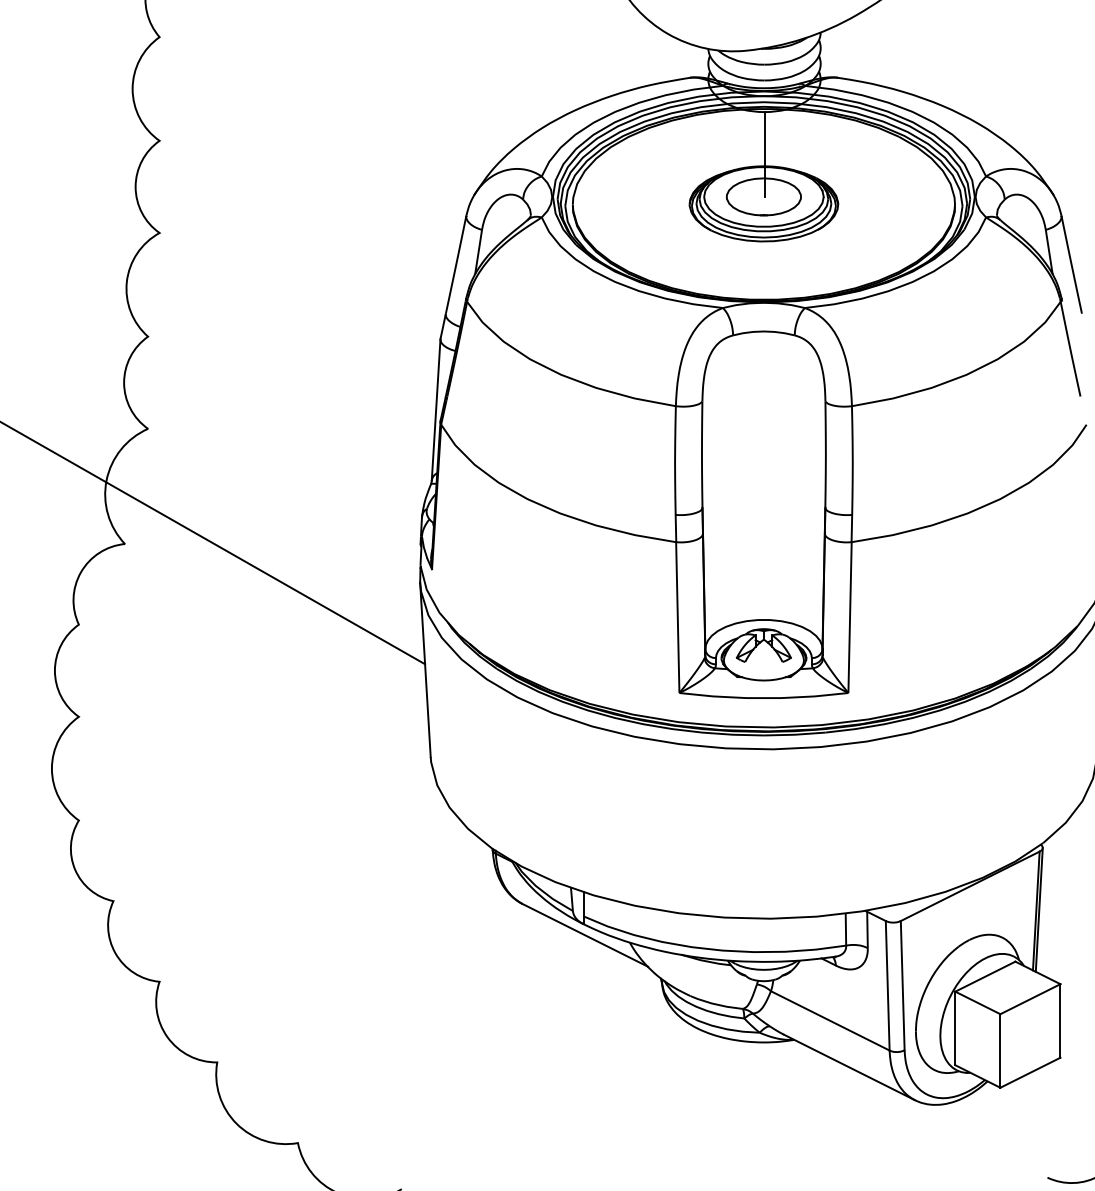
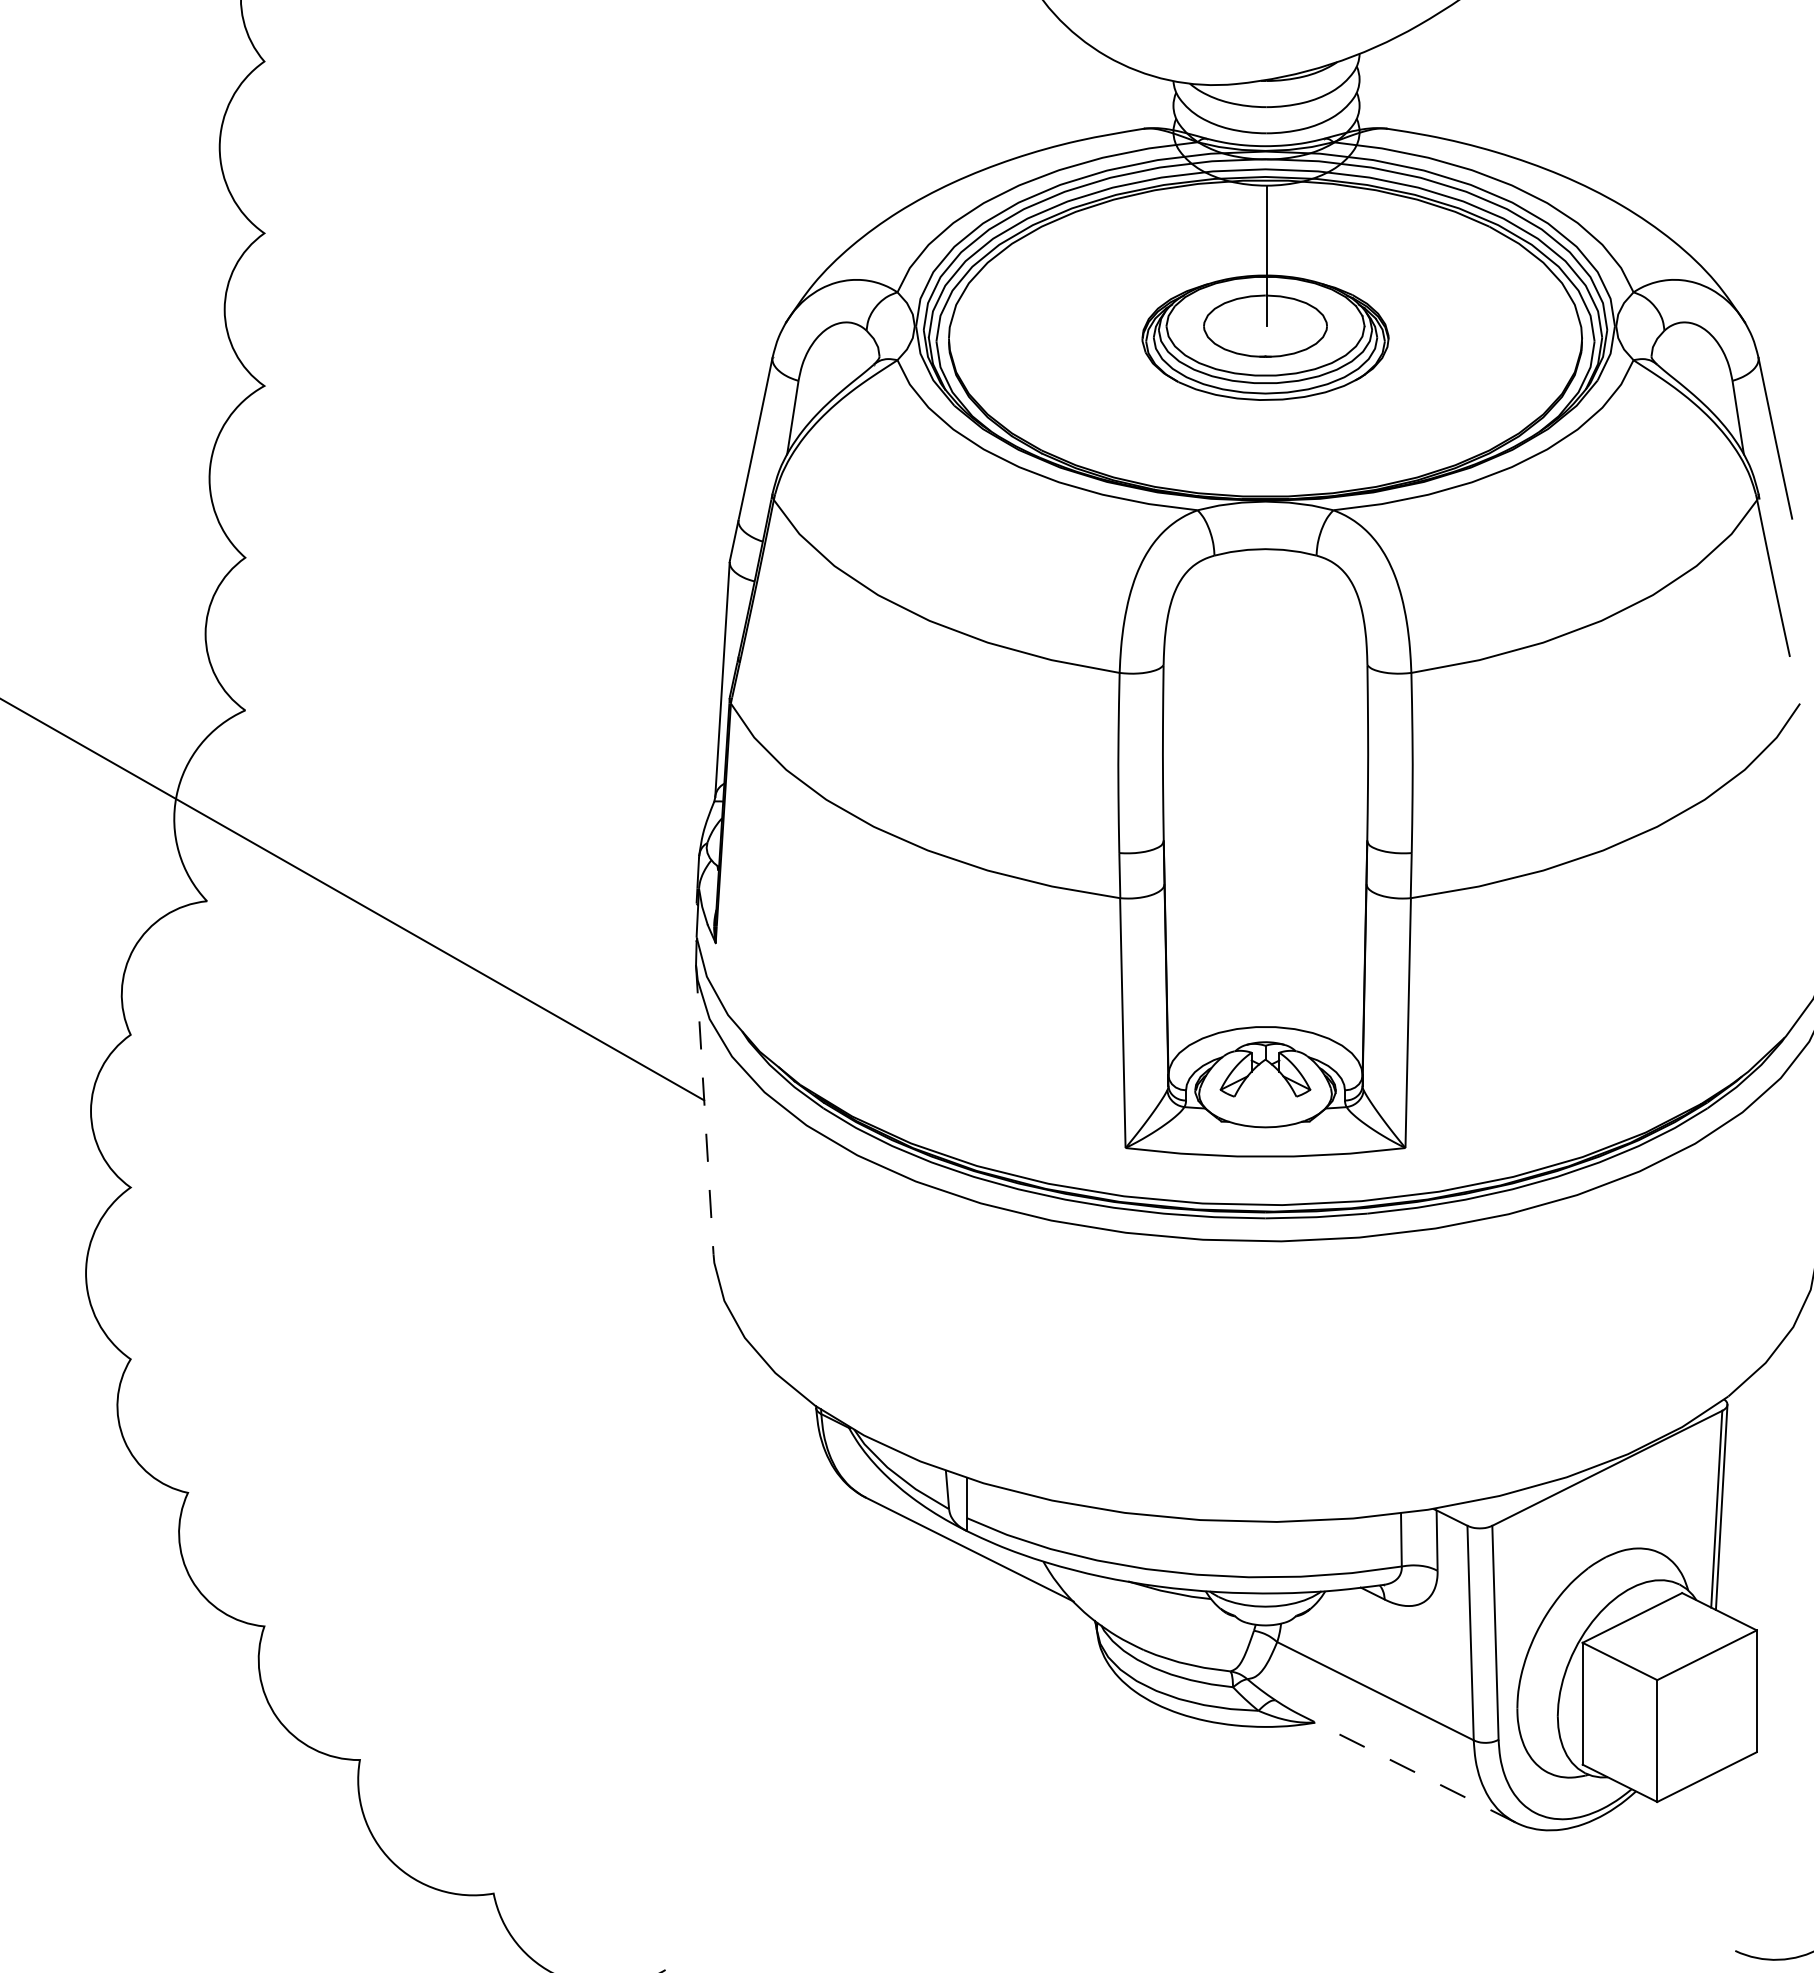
line: (425, 670) -> (704, 1110), solid -> dashed
line: (849, 1067) -> (1407, 1768), solid -> dashed

